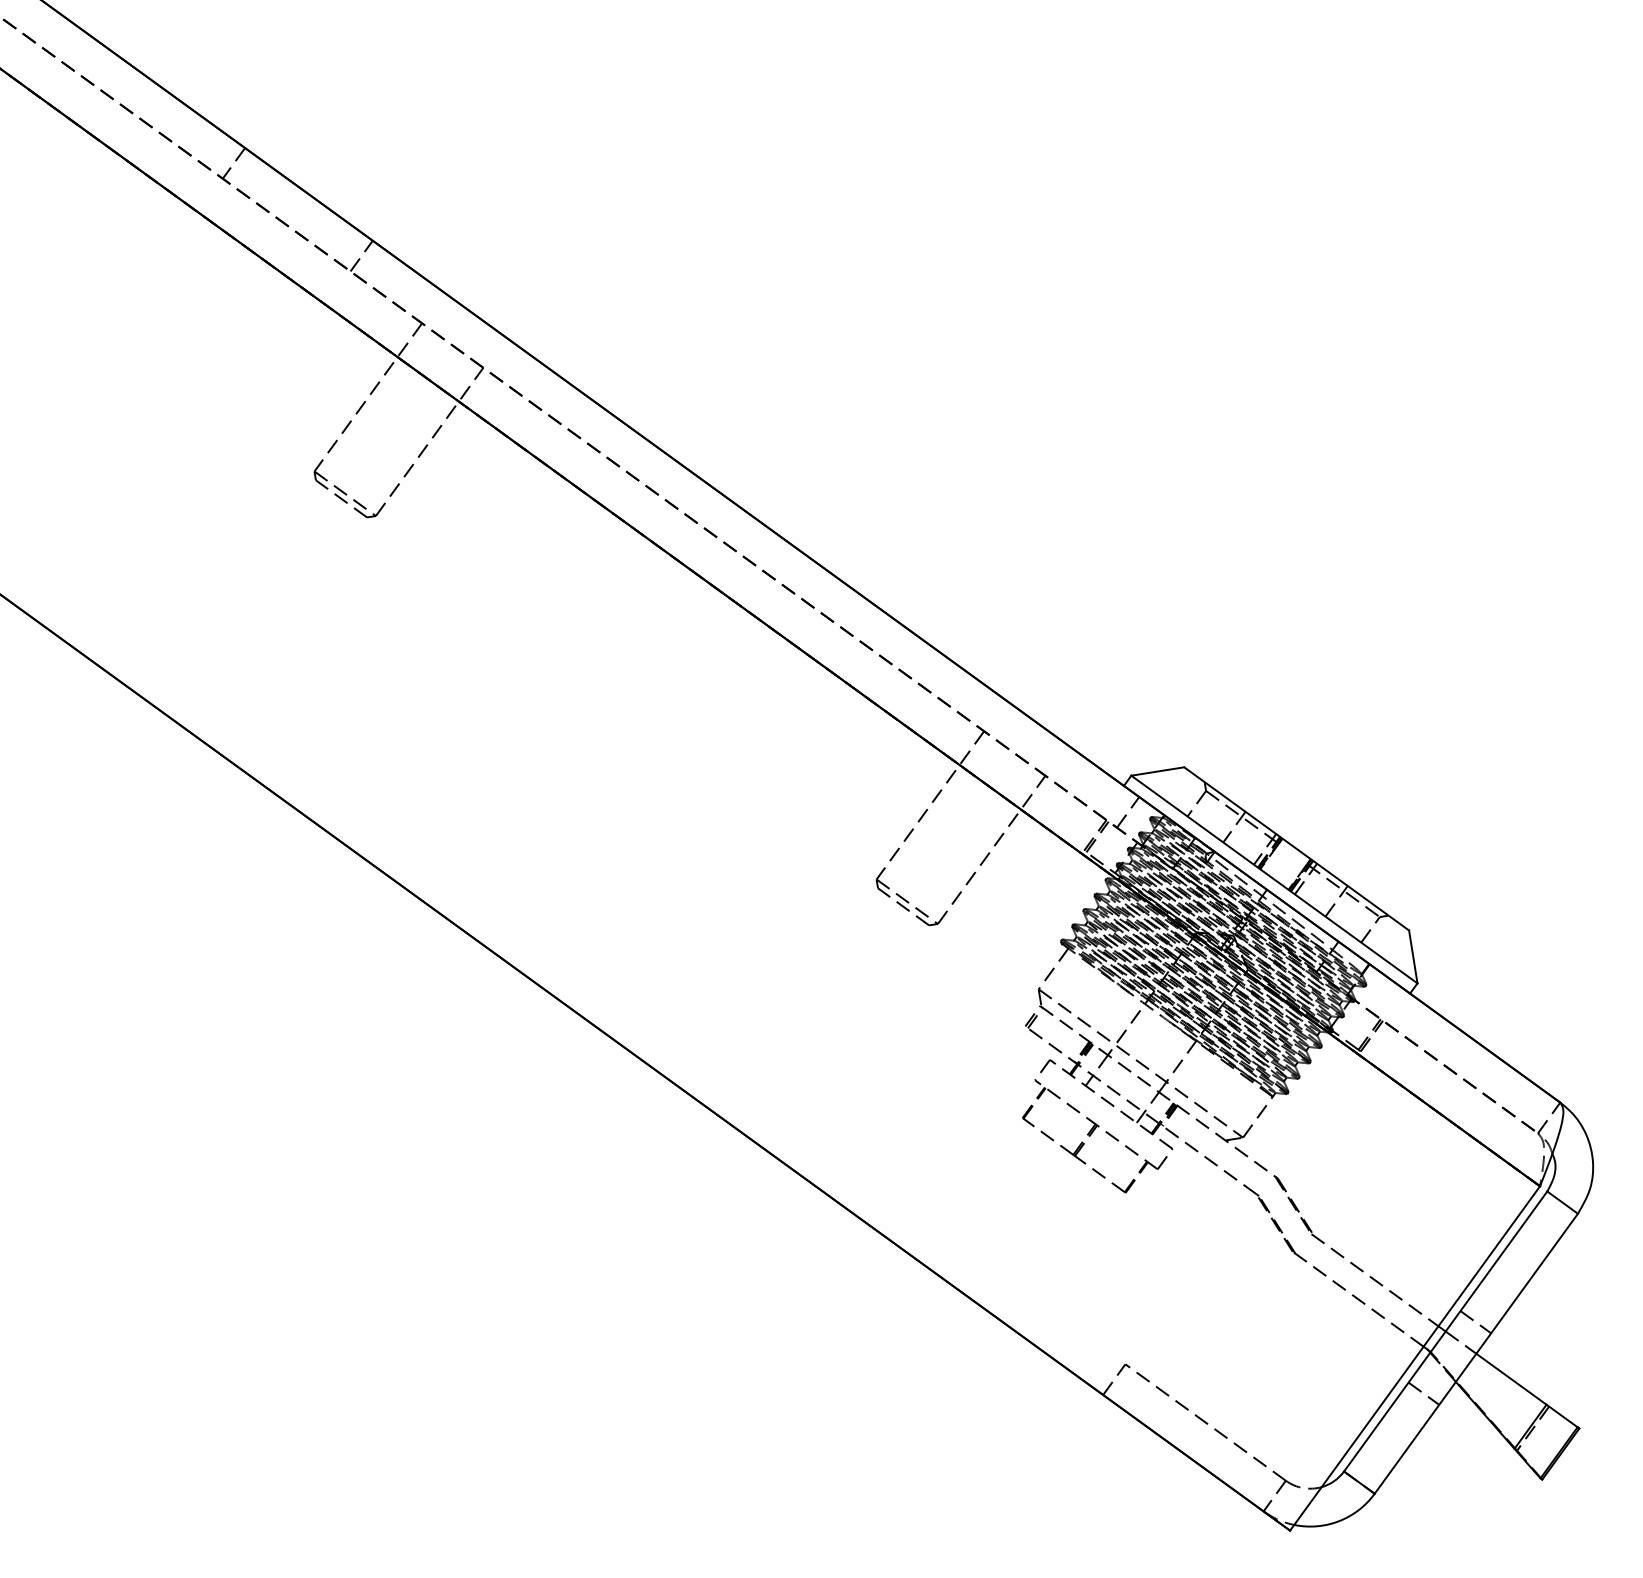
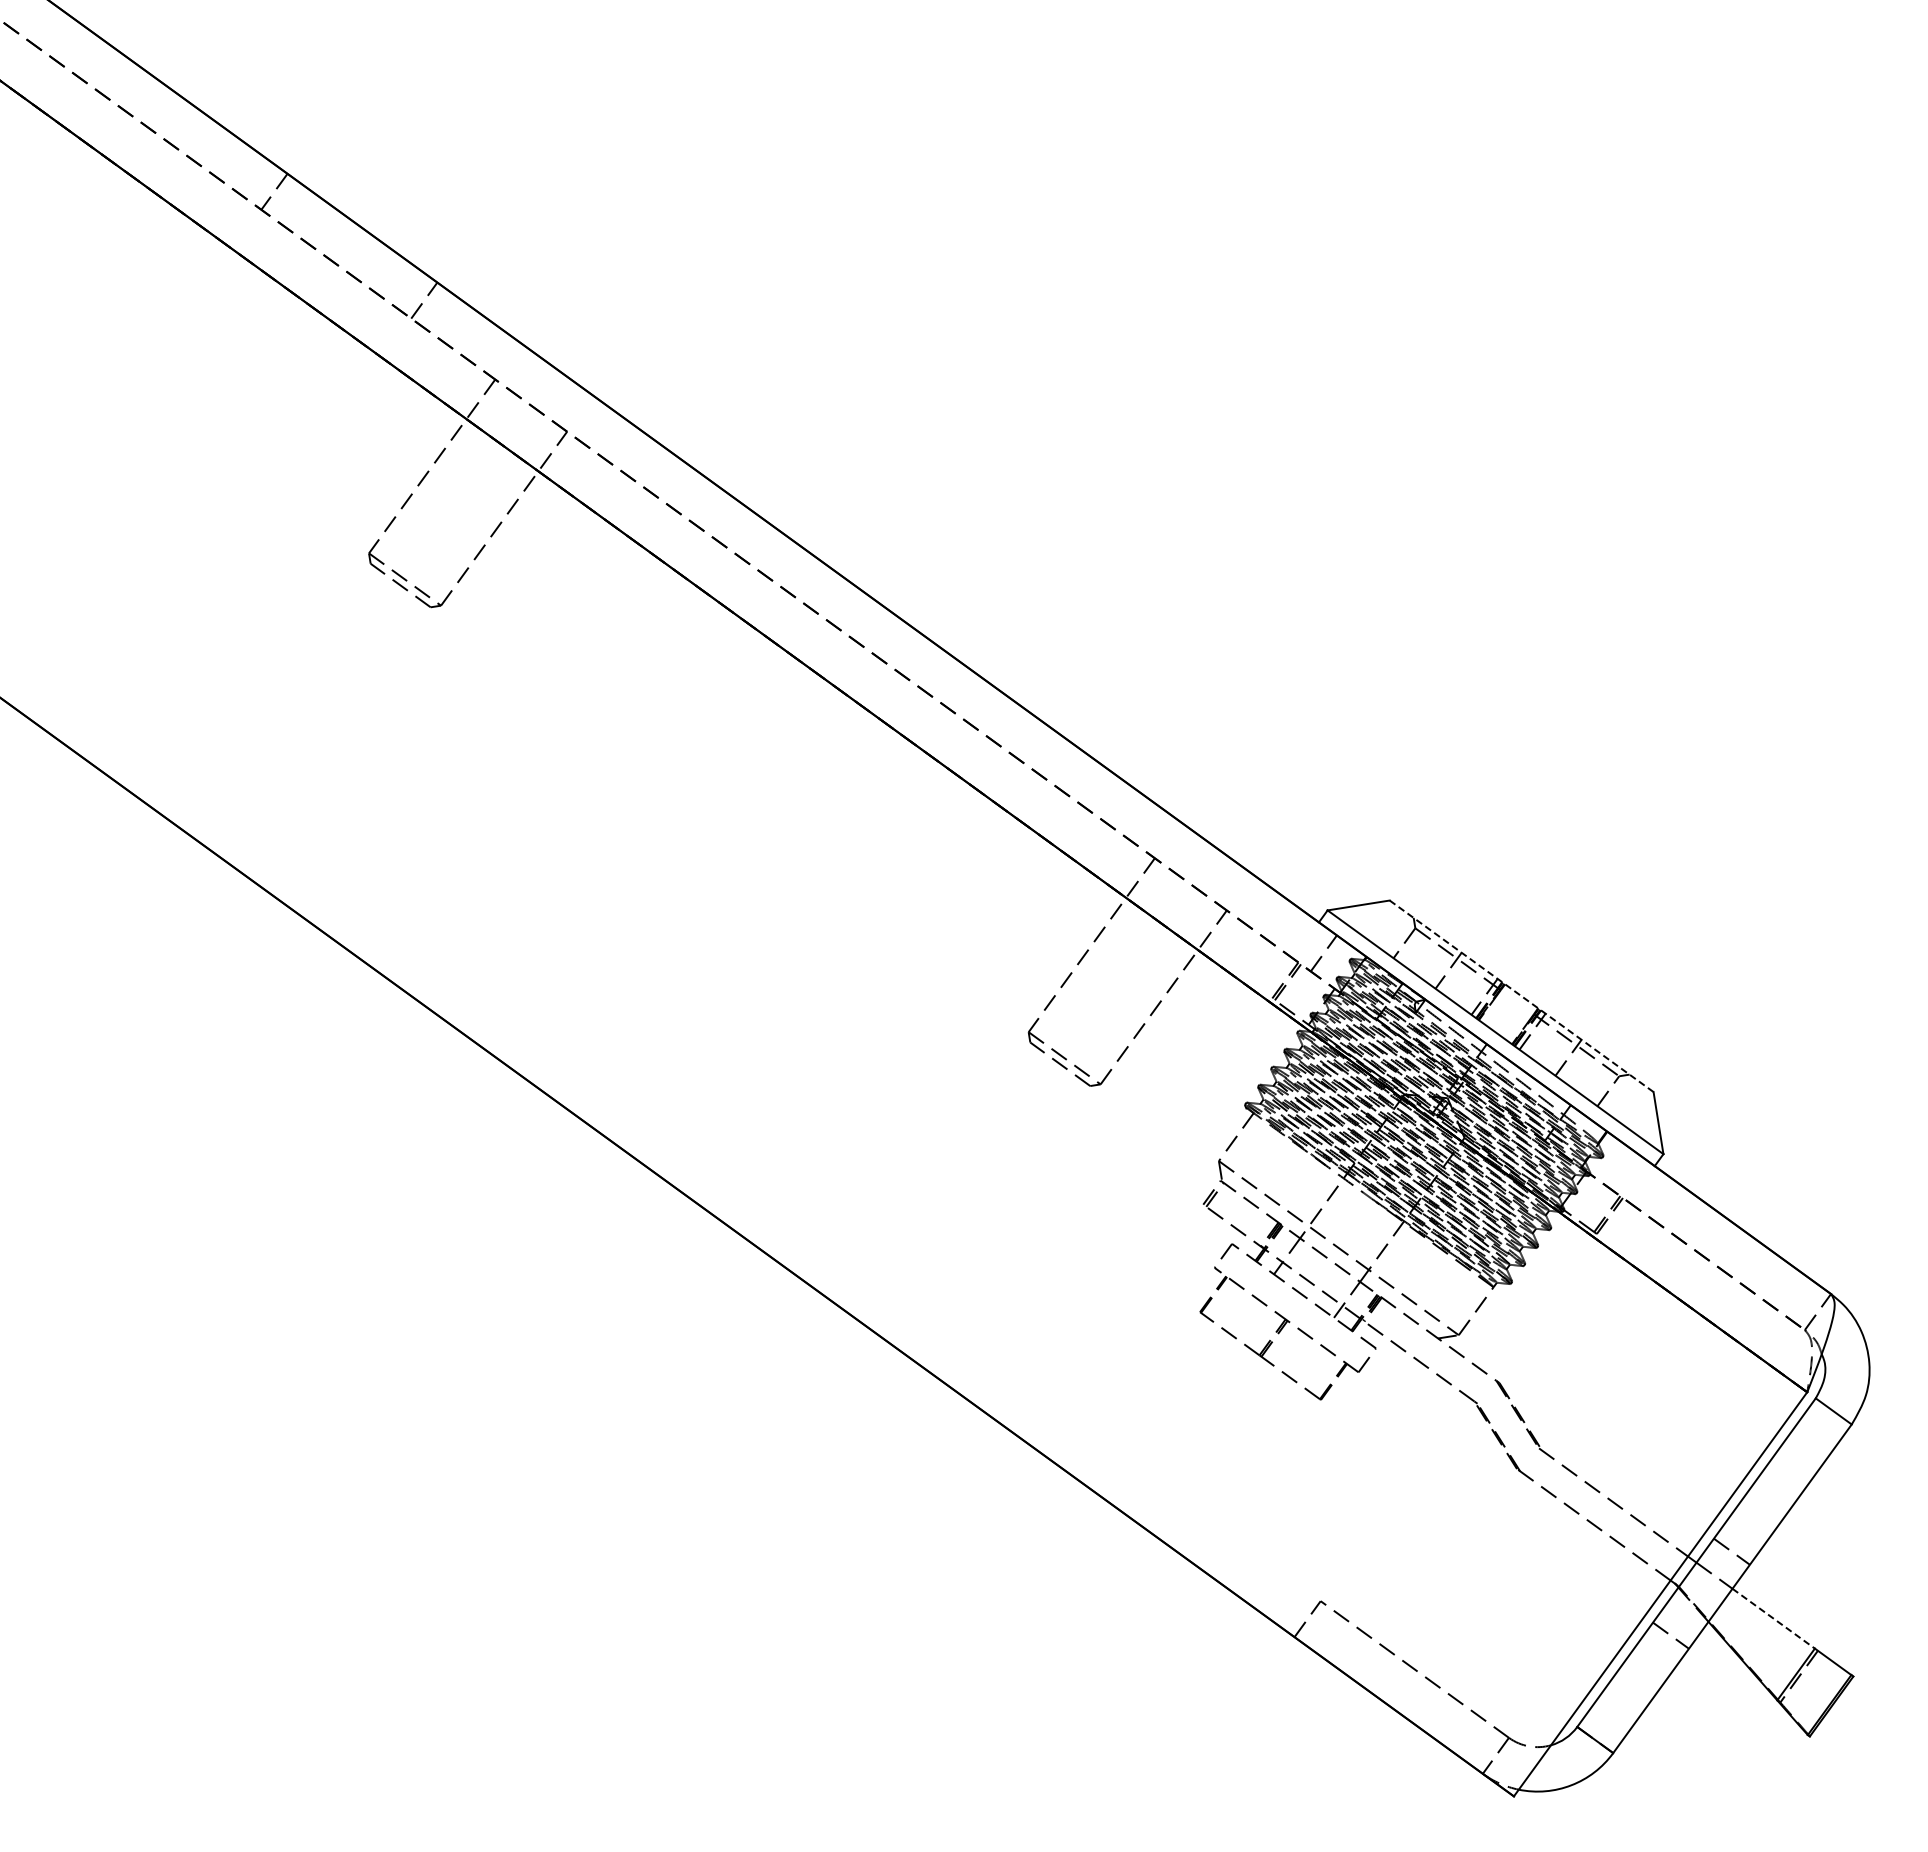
line: (1297, 849) -> (1522, 996), solid -> dashed
line: (1511, 1379) -> (1773, 1618), solid -> dashed

